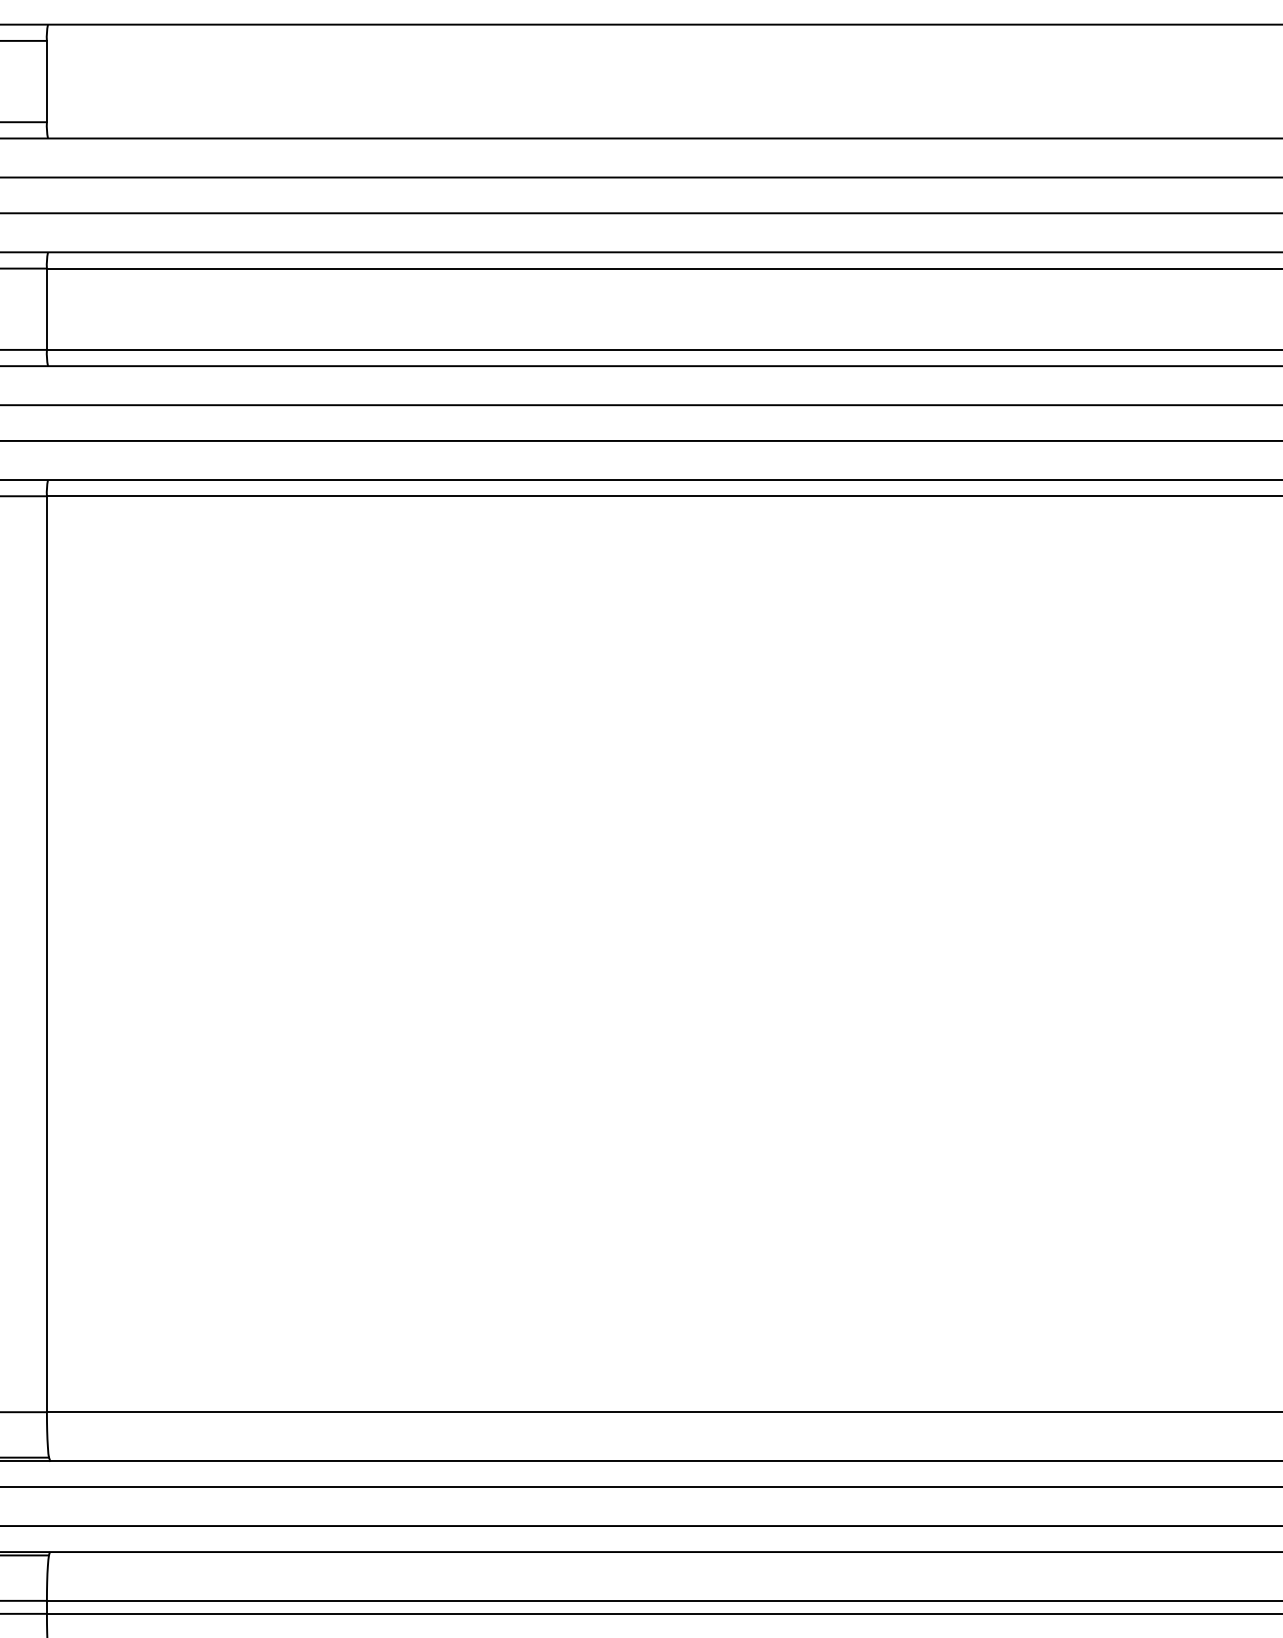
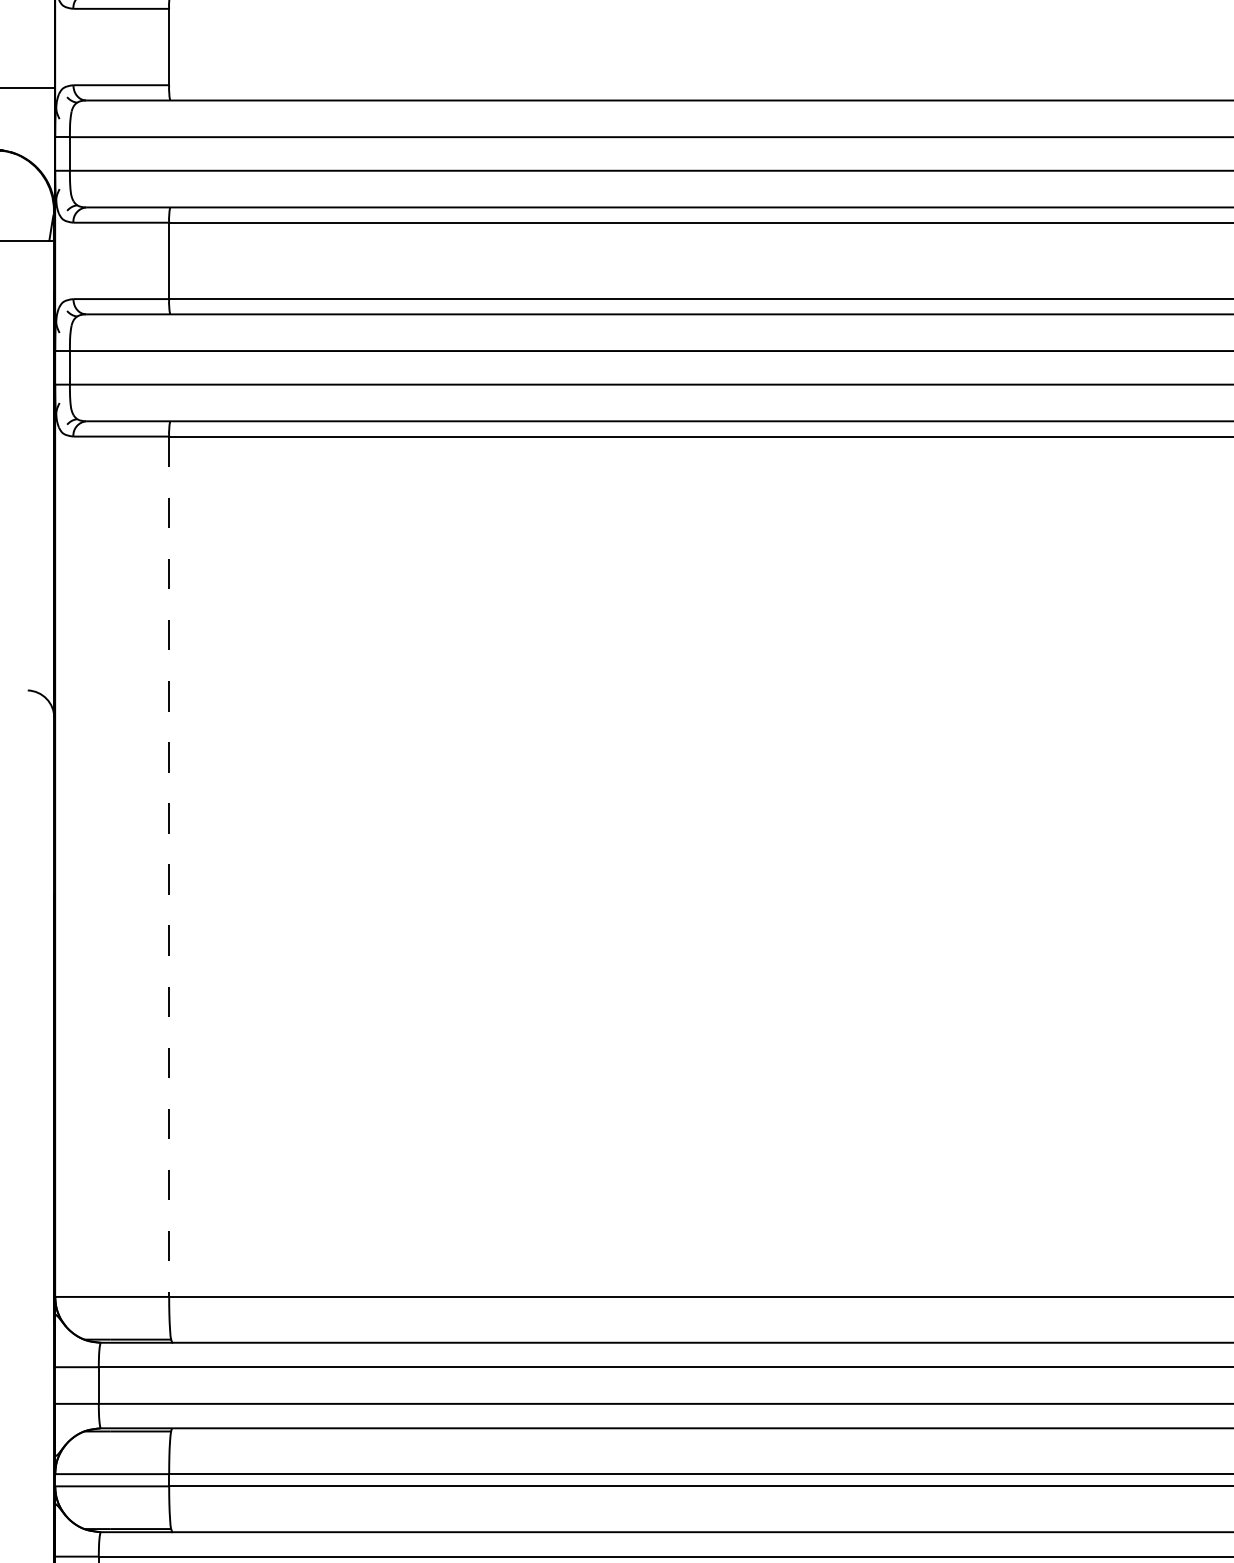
line: (47, 955) -> (169, 867), solid -> dashed

